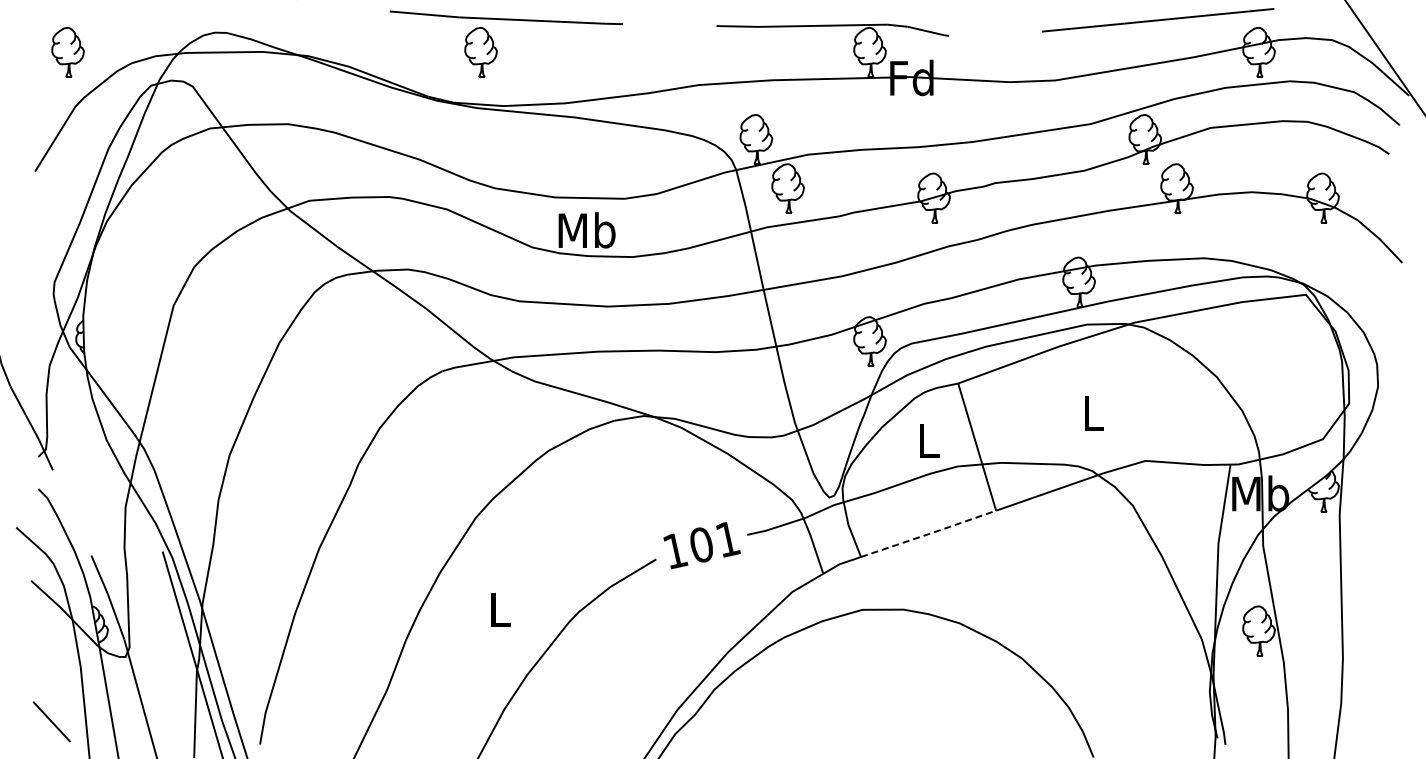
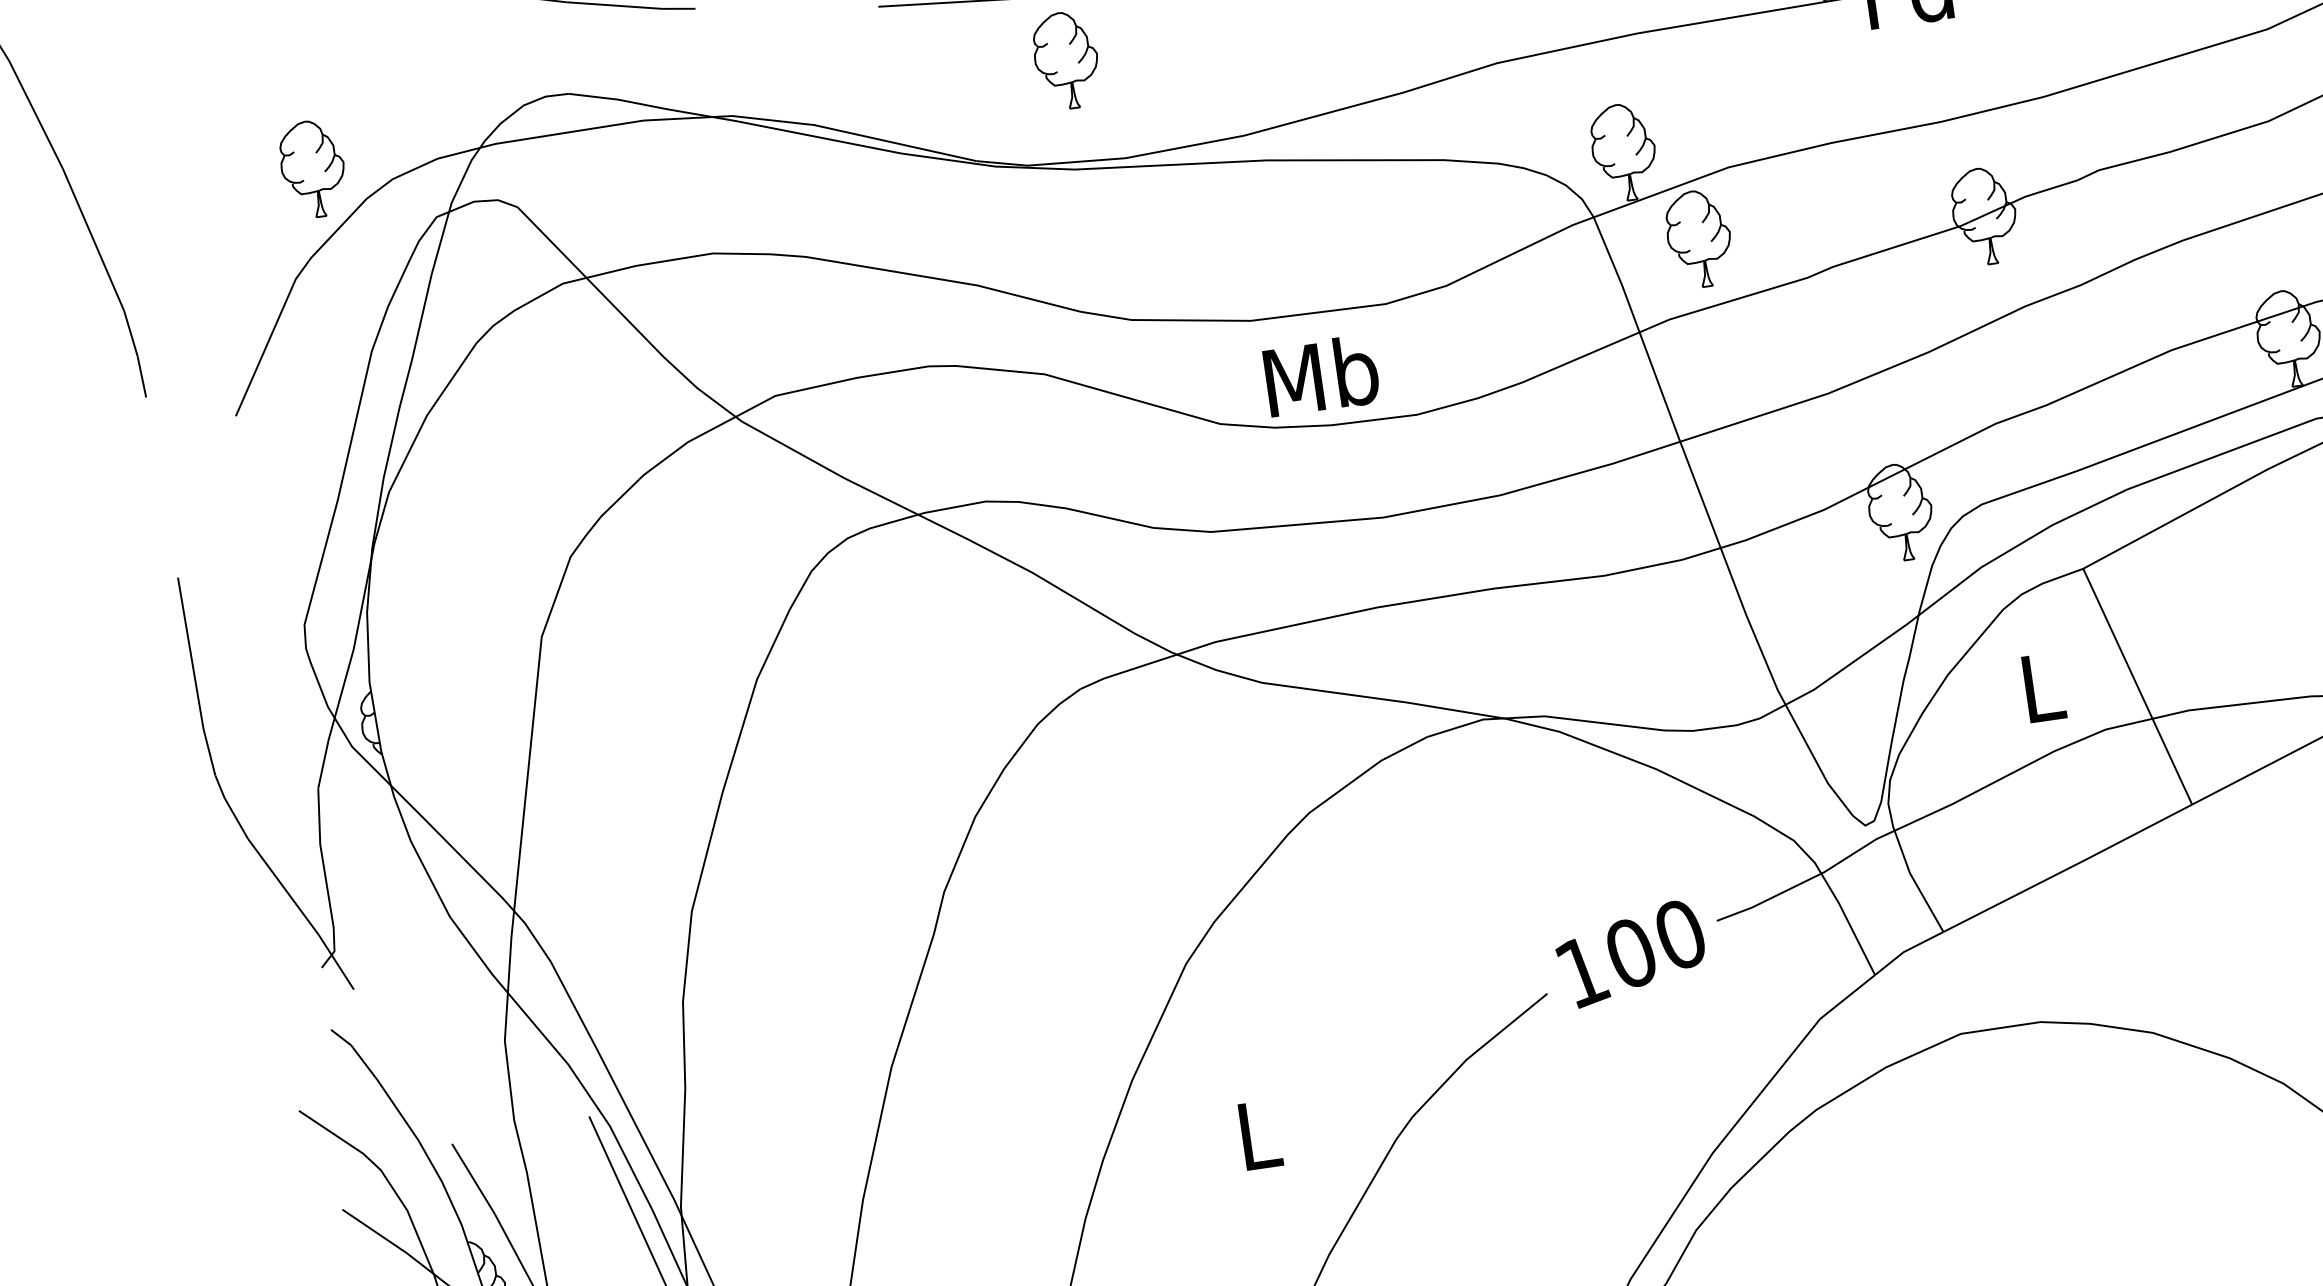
part: (67, 51) -> (311, 167), moved
line: (929, 533) -> (2069, 867), dashed -> solid
text: (728, 539) -> (1681, 935), 101 -> 100

